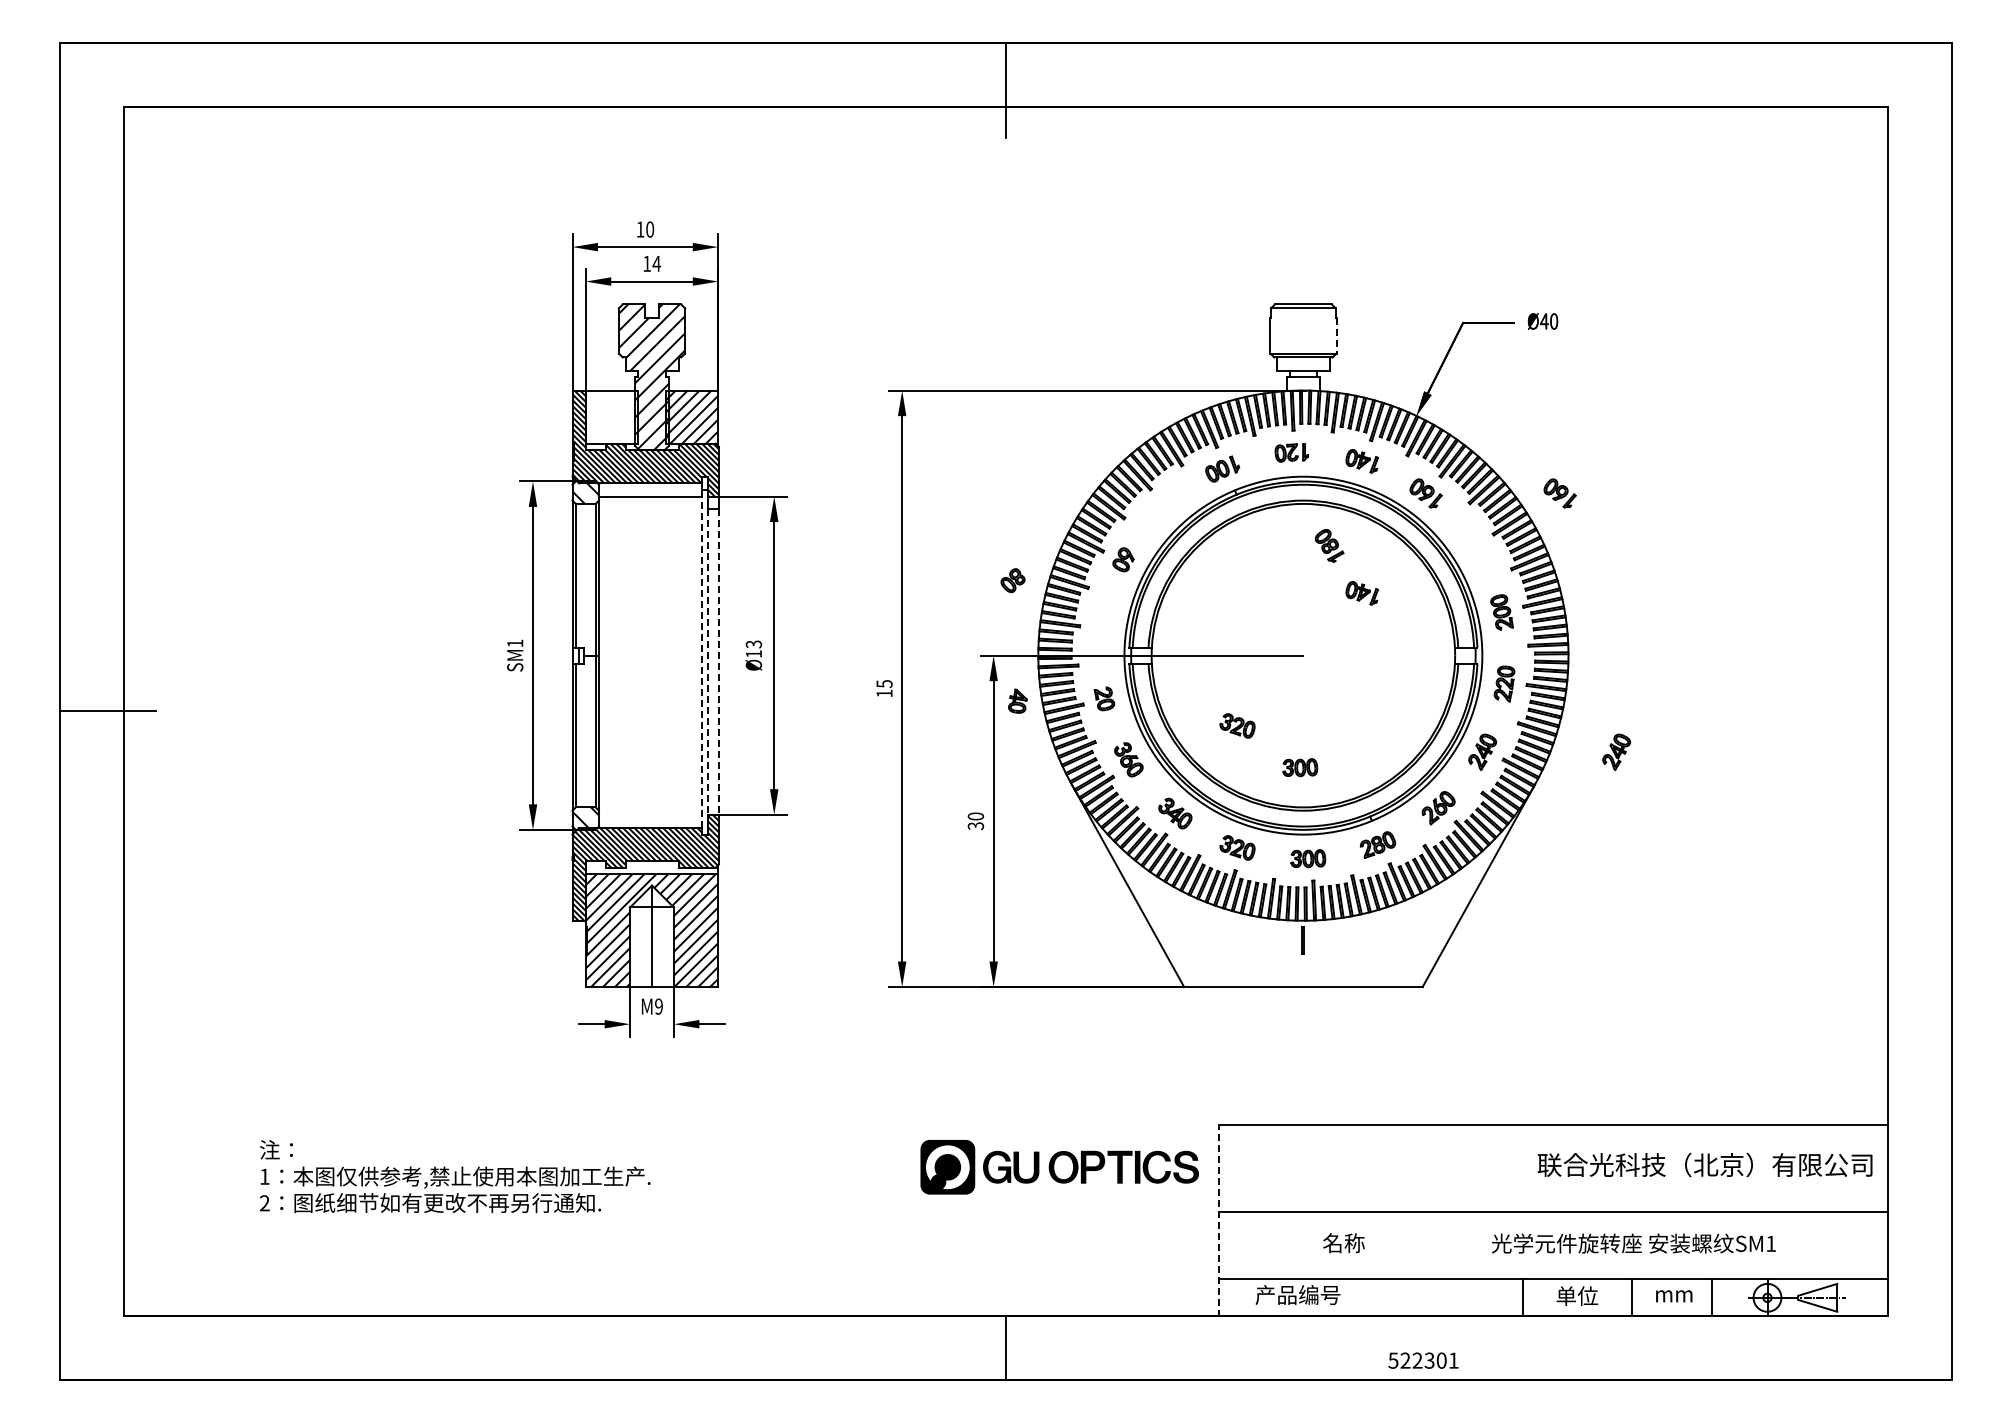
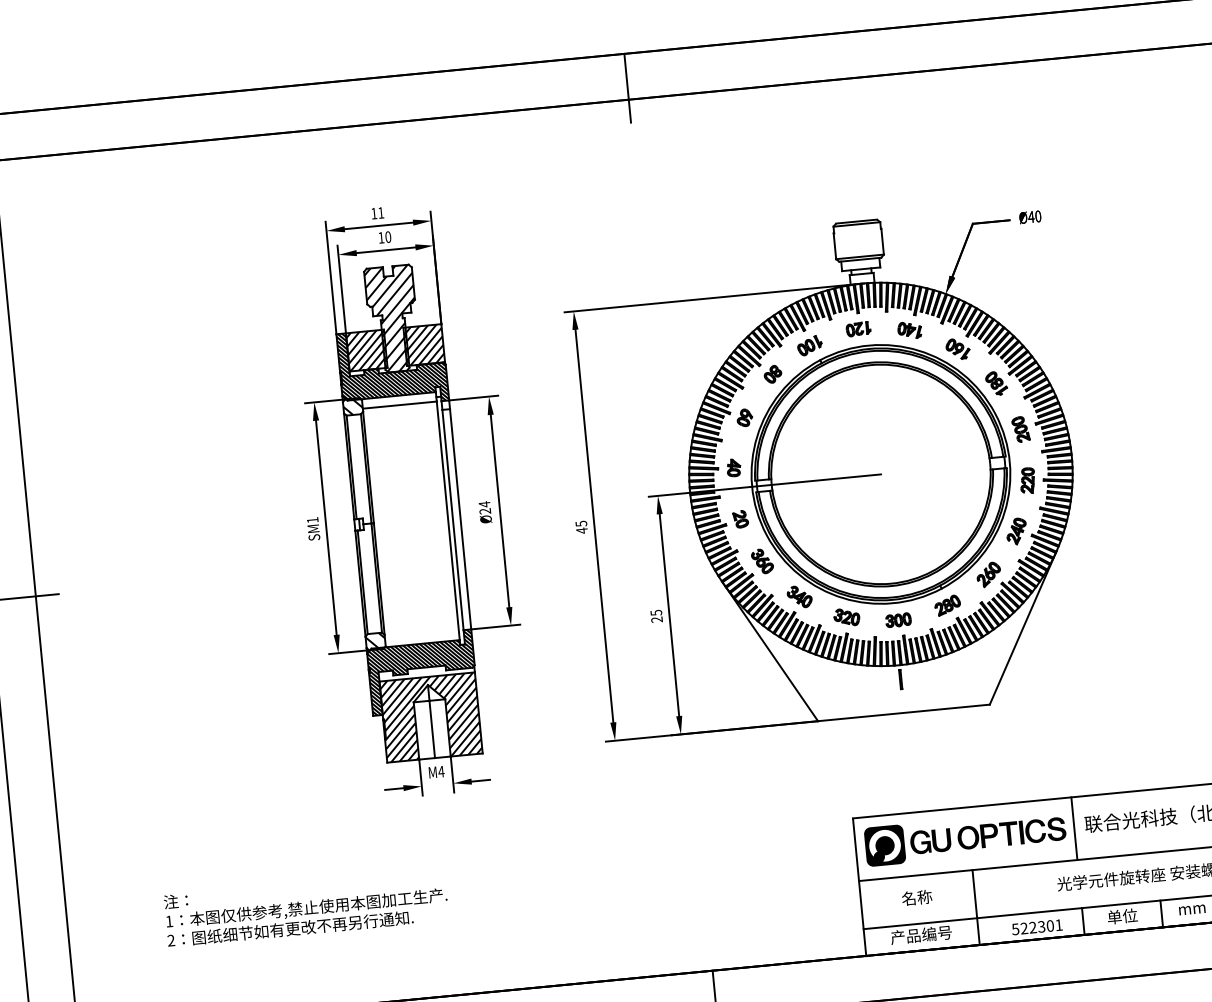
text: (650, 229) -> (381, 212), 10 -> 11
text: (656, 263) -> (388, 236), 14 -> 10
line: (1336, 335) -> (882, 241), dashed -> solid
hatch: (611, 416) -> (366, 350), added
part: (1559, 493) -> (1054, 339), removed
part: (1329, 545) -> (996, 383), moved
part: (1012, 580) -> (772, 374), moved
part: (1361, 593) -> (918, 425), removed
text: (753, 649) -> (484, 508), Ø13 -> Ø24
line: (708, 661) -> (453, 519), dashed -> solid
line: (718, 661) -> (460, 519), dashed -> solid
line: (701, 662) -> (448, 521), dashed -> solid
text: (884, 693) -> (582, 530), 15 -> 45
part: (1017, 700) -> (733, 467), moved
part: (1237, 725) -> (838, 529), removed
part: (1616, 751) -> (1112, 521), removed
part: (1300, 767) -> (886, 555), removed
text: (975, 821) -> (656, 616), 30 -> 25
text: (658, 1006) -> (441, 771), M9 -> M4
part: (1059, 1167) -> (965, 838), moved
line: (1522, 1168) -> (1074, 828), added
line: (1219, 1221) -> (859, 887), dashed -> solid
text: (1343, 1243) -> (916, 898), moved
line: (1376, 1264) -> (975, 907), added
text: (1423, 1360) -> (1037, 927), moved

